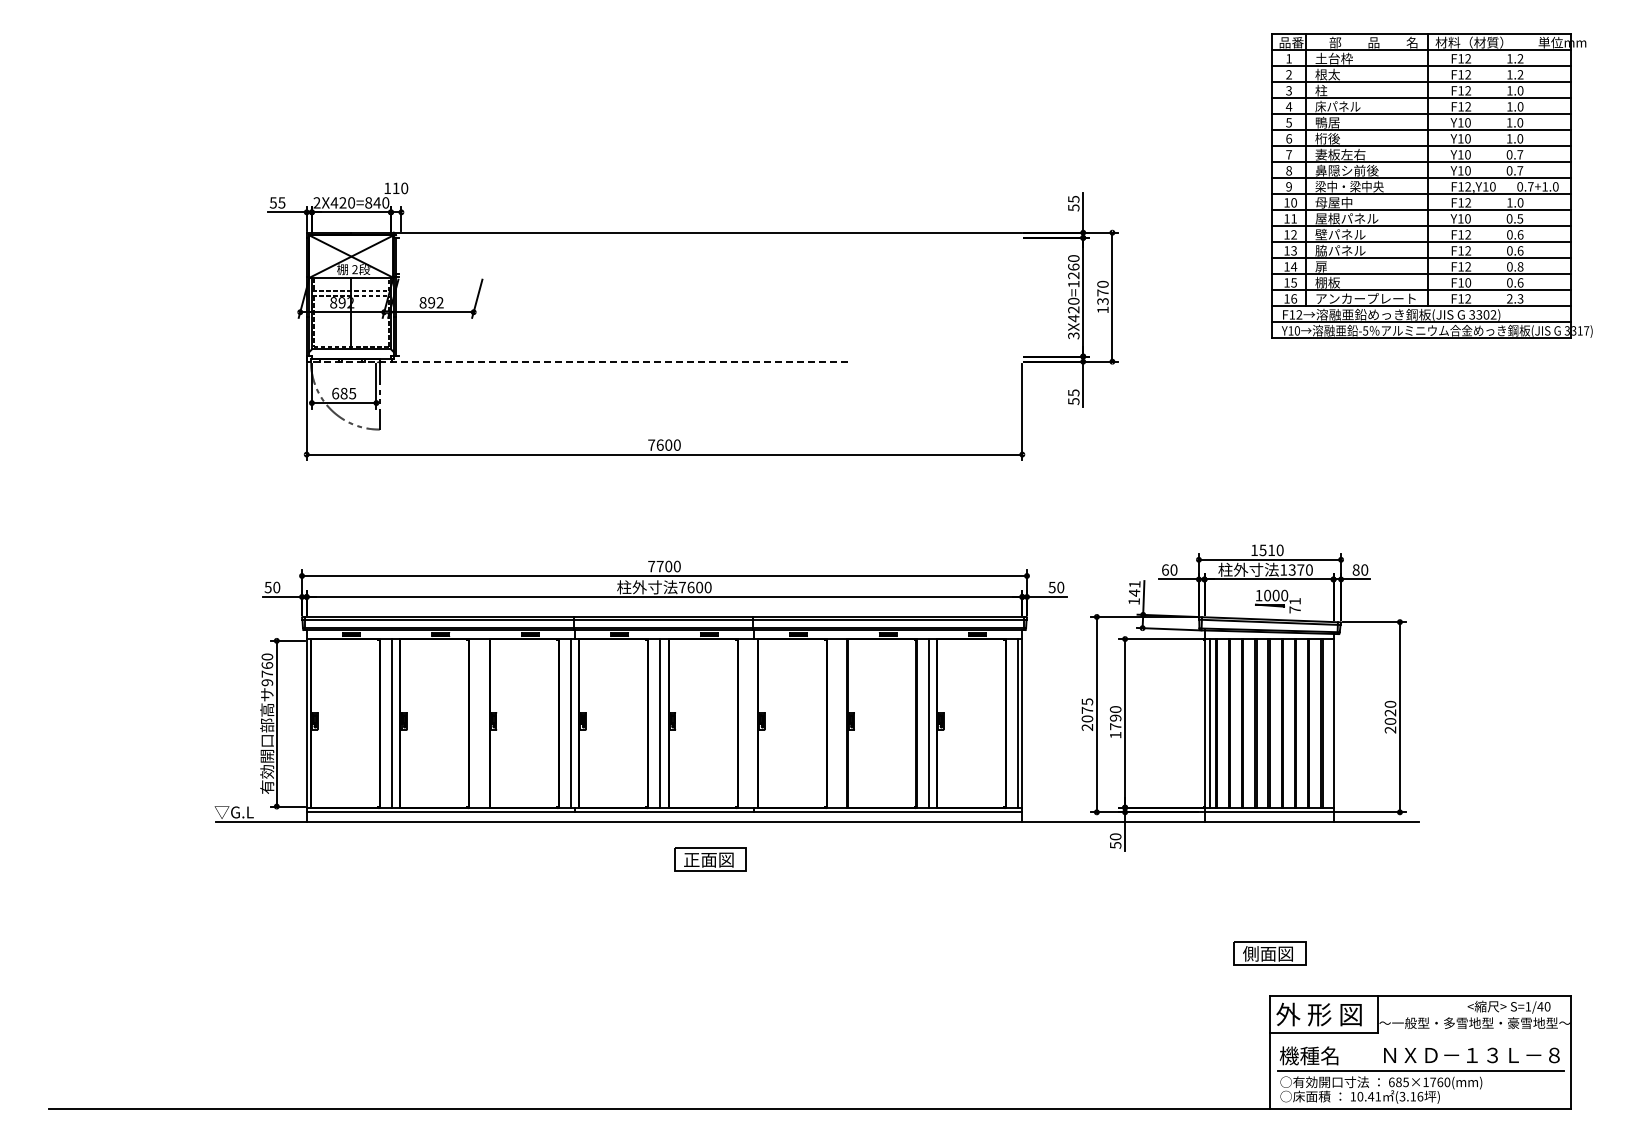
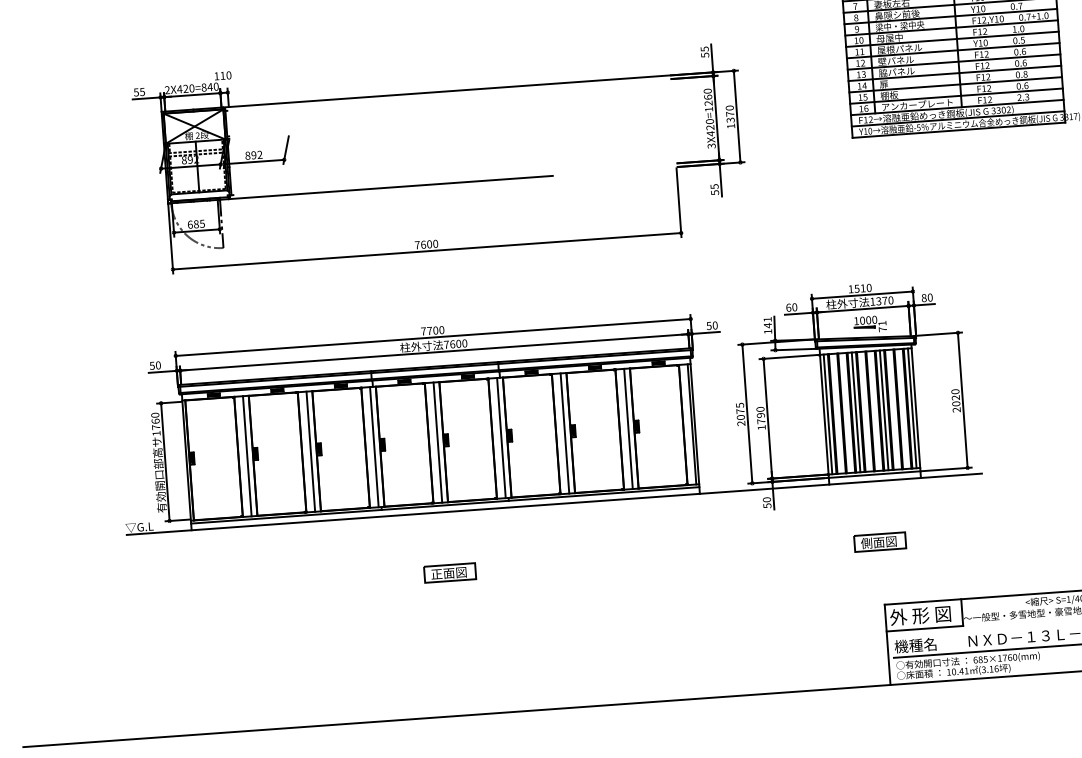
text: (1468, 282) -> (989, 88), F10 -> F12
line: (577, 361) -> (360, 189), dashed -> solid
text: (267, 682) -> (156, 433), 9760 -> 1760
line: (481, 723) -> (310, 451), added
line: (749, 723) -> (501, 437), added
line: (839, 723) -> (565, 433), added
line: (1249, 723) -> (856, 412), added
line: (1288, 723) -> (883, 410), added
line: (1328, 723) -> (912, 408), added
part: (710, 859) -> (450, 572), moved
part: (1269, 953) -> (879, 542), moved

